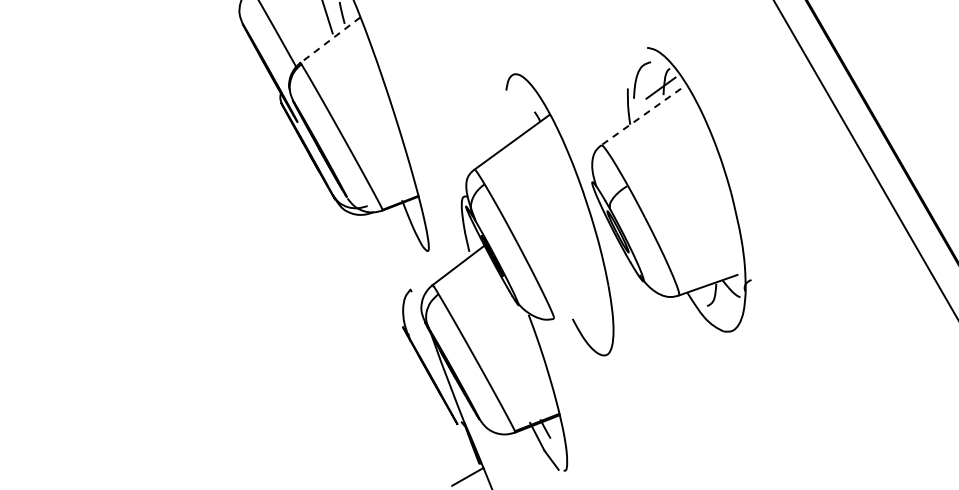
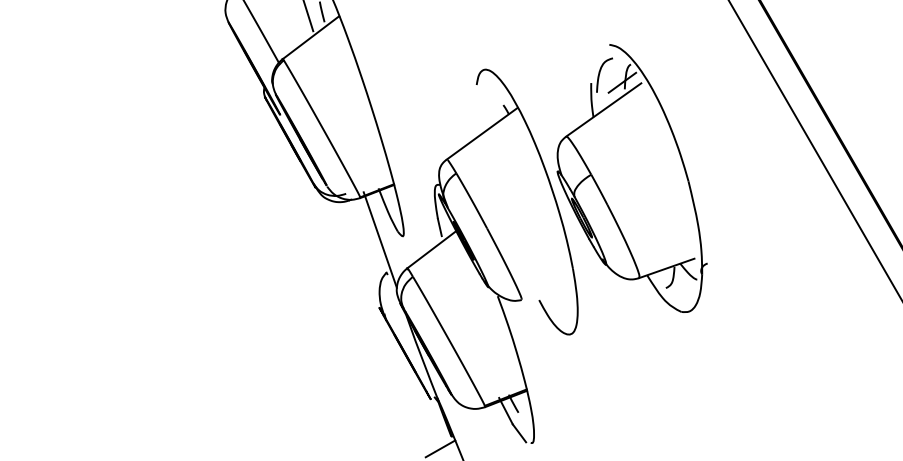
line: (330, 40) -> (311, 37), dashed -> solid
line: (641, 117) -> (604, 110), dashed -> solid
line: (403, 254) -> (379, 239), added

